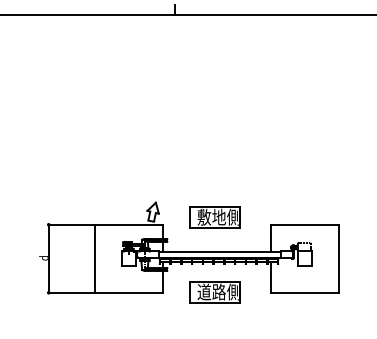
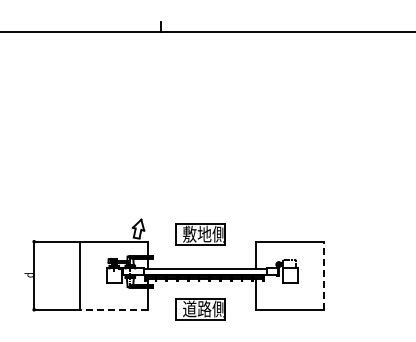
line: (339, 258) -> (324, 275), solid -> dashed
line: (129, 292) -> (114, 309), solid -> dashed

